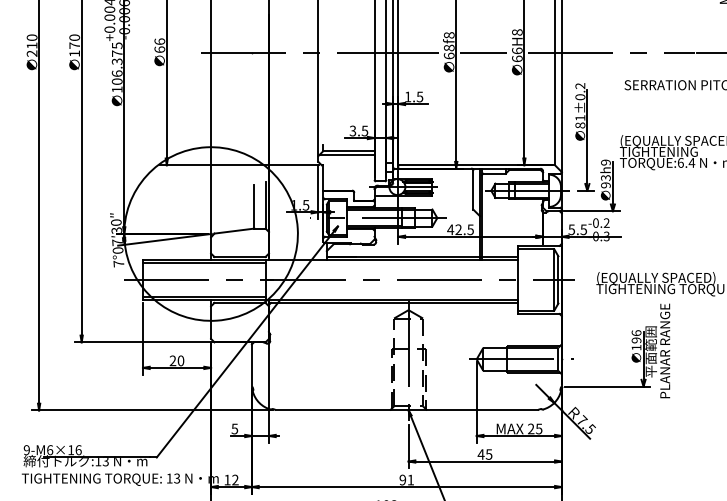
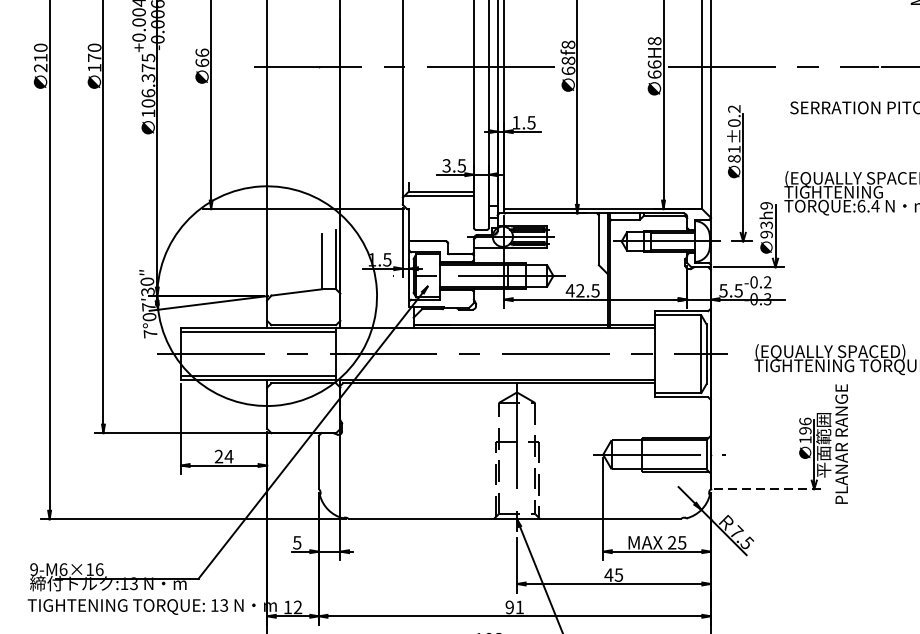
line: (483, 52) -> (611, 66), removed
text: (180, 360) -> (228, 456), 20 -> 24
line: (607, 386) -> (768, 489), solid -> dashed

